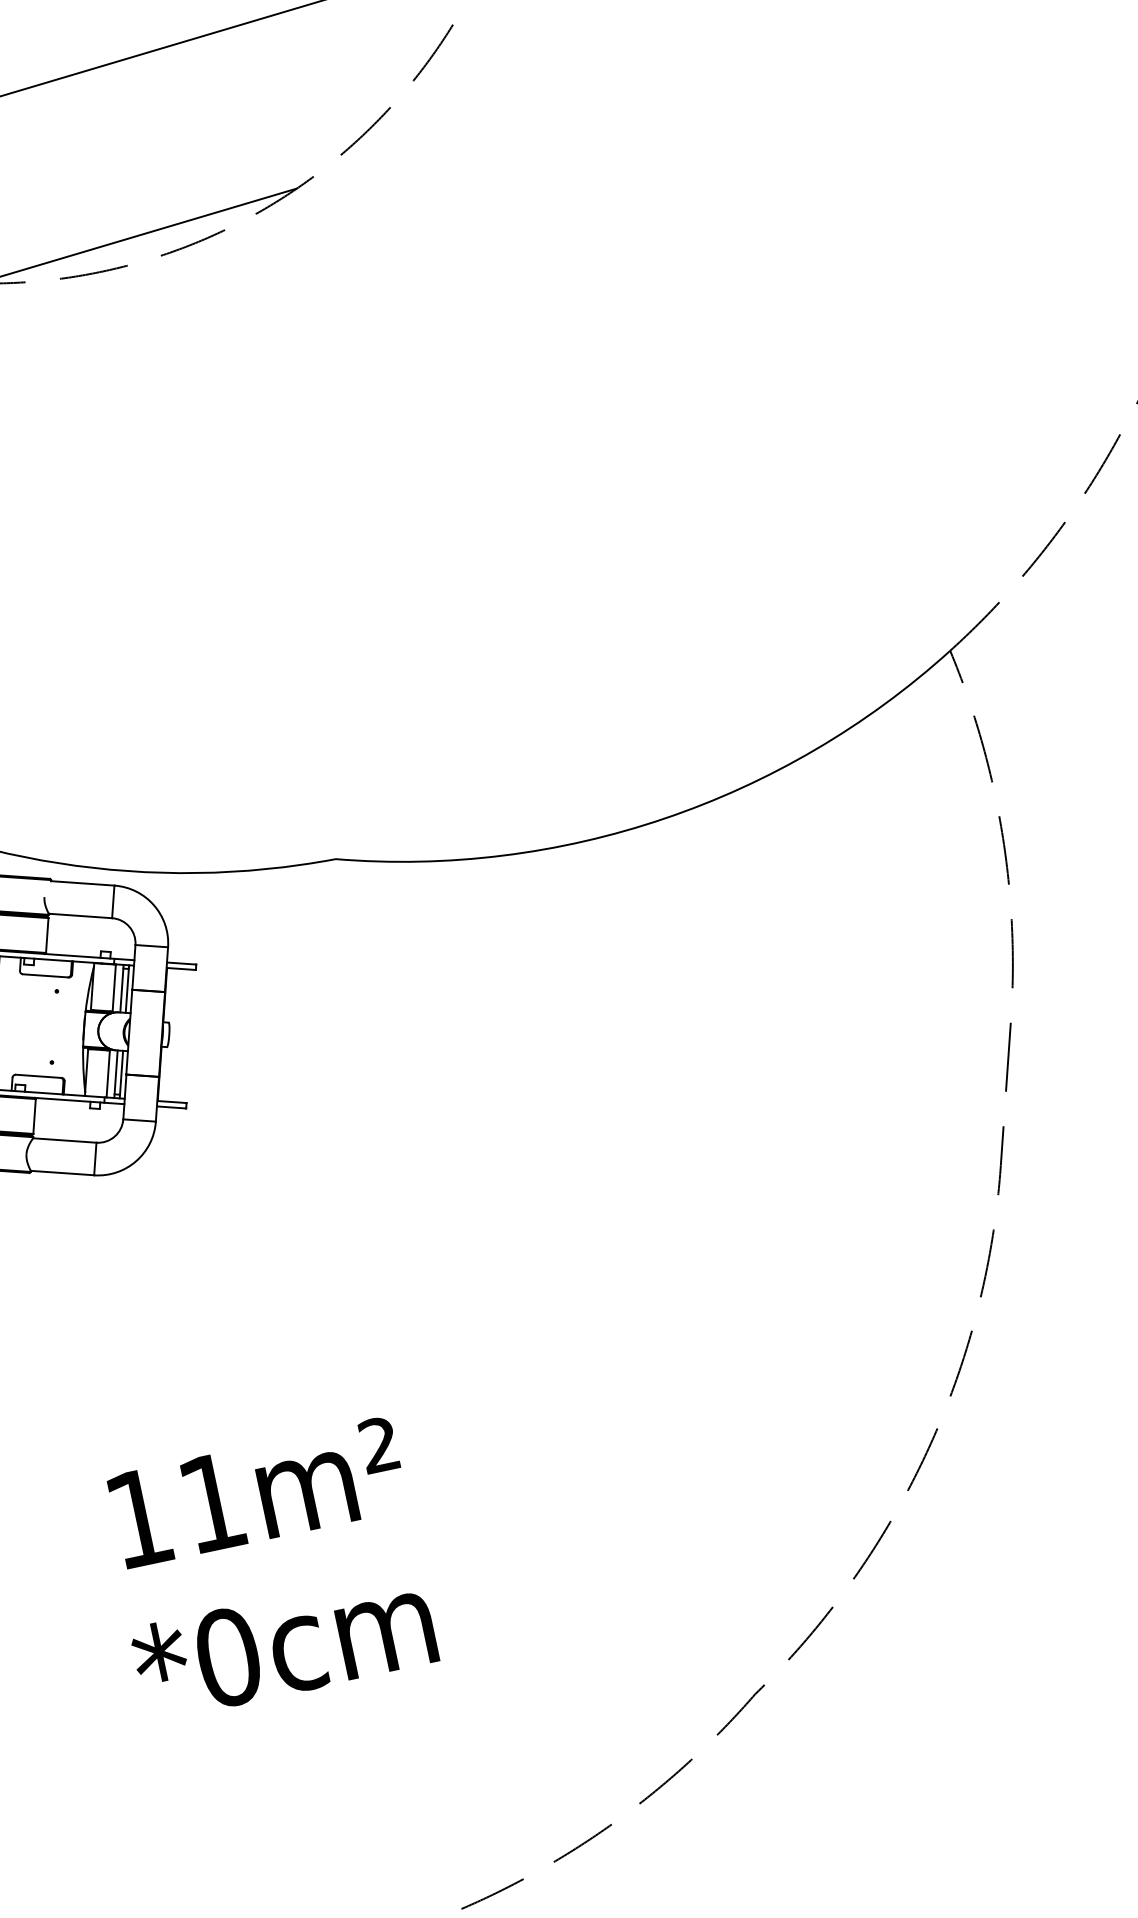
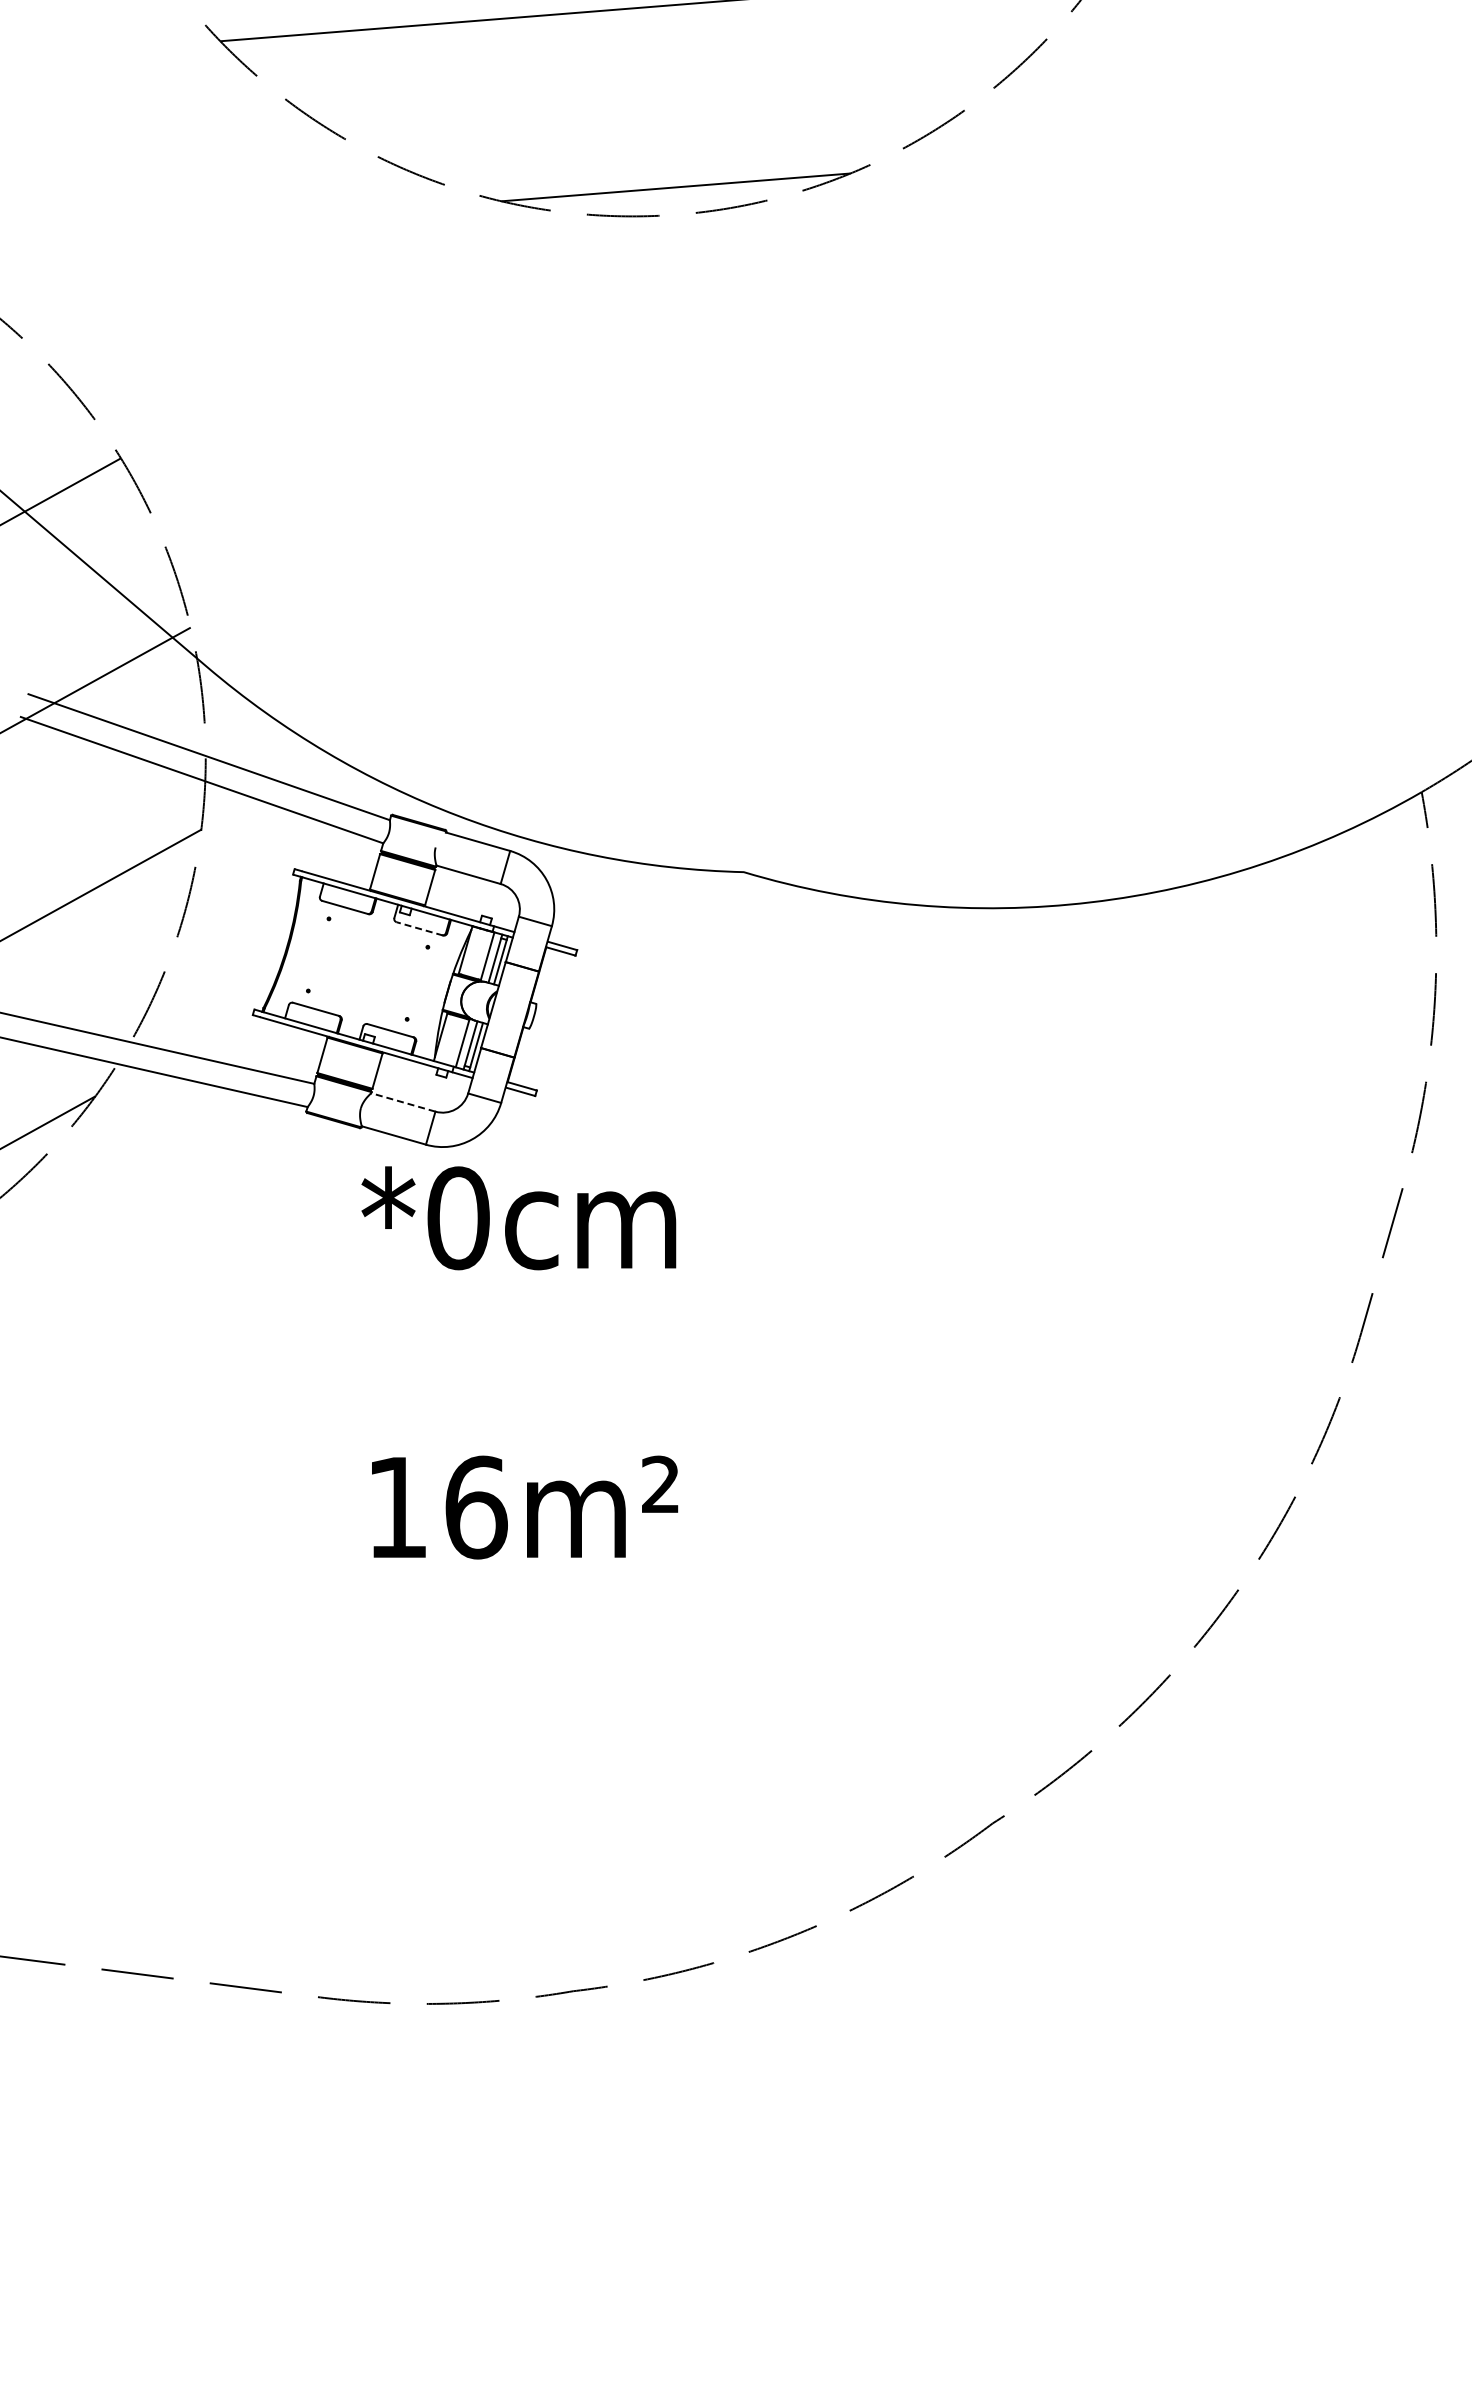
line: (45, 975) -> (419, 928), solid -> dashed
line: (64, 1140) -> (402, 1102), solid -> dashed
text: (212, 1502) -> (476, 1507), 11m² -> 16m²
text: (284, 1645) -> (518, 1218), moved

